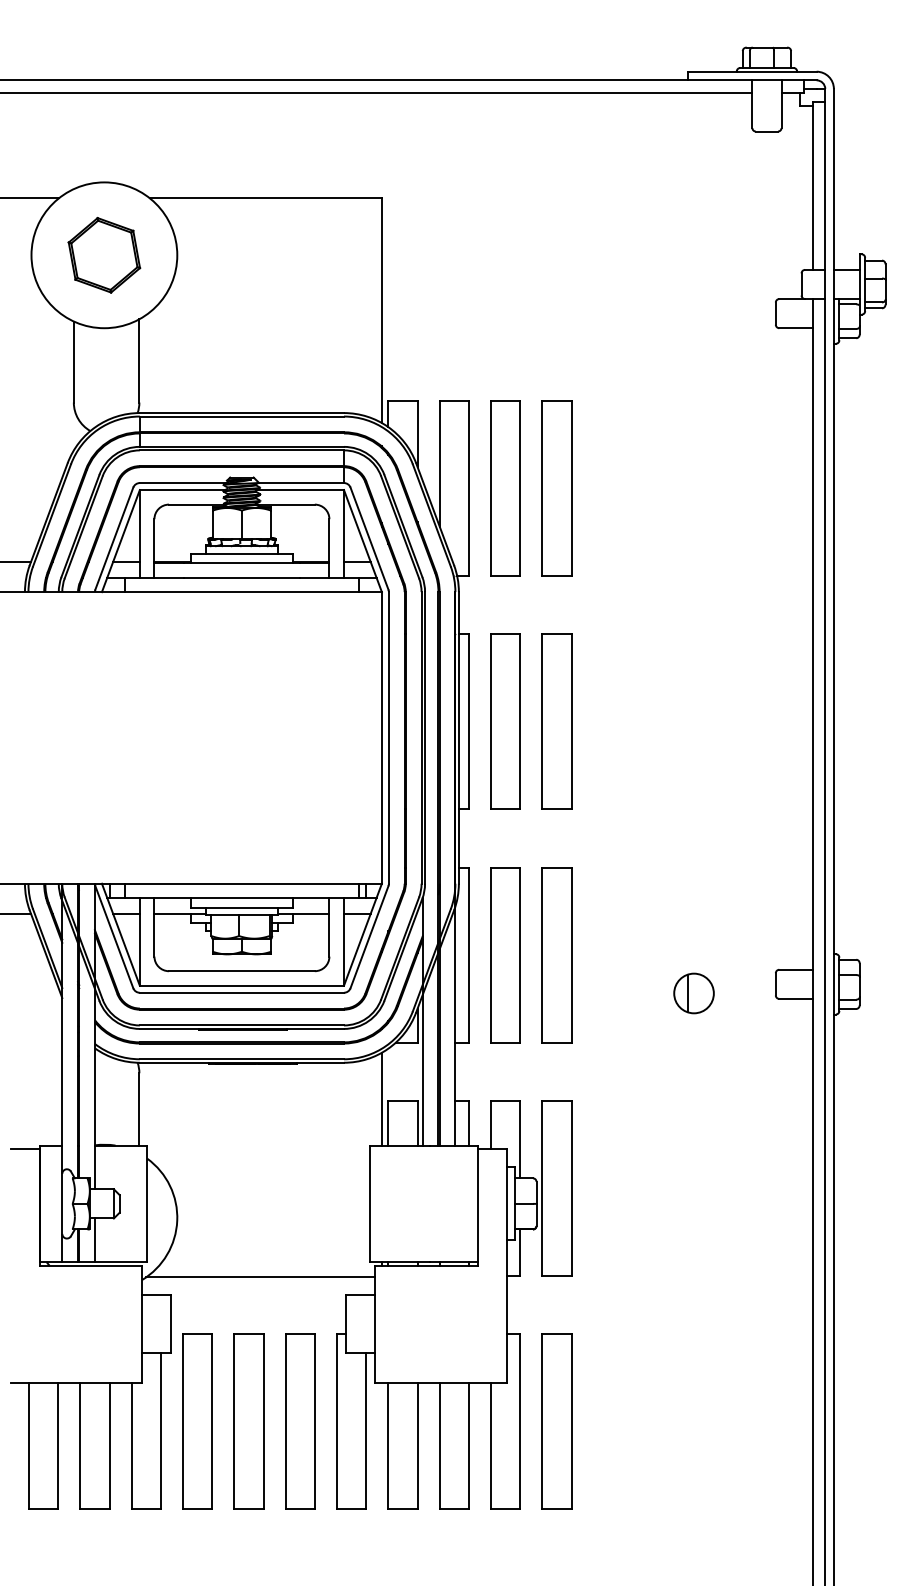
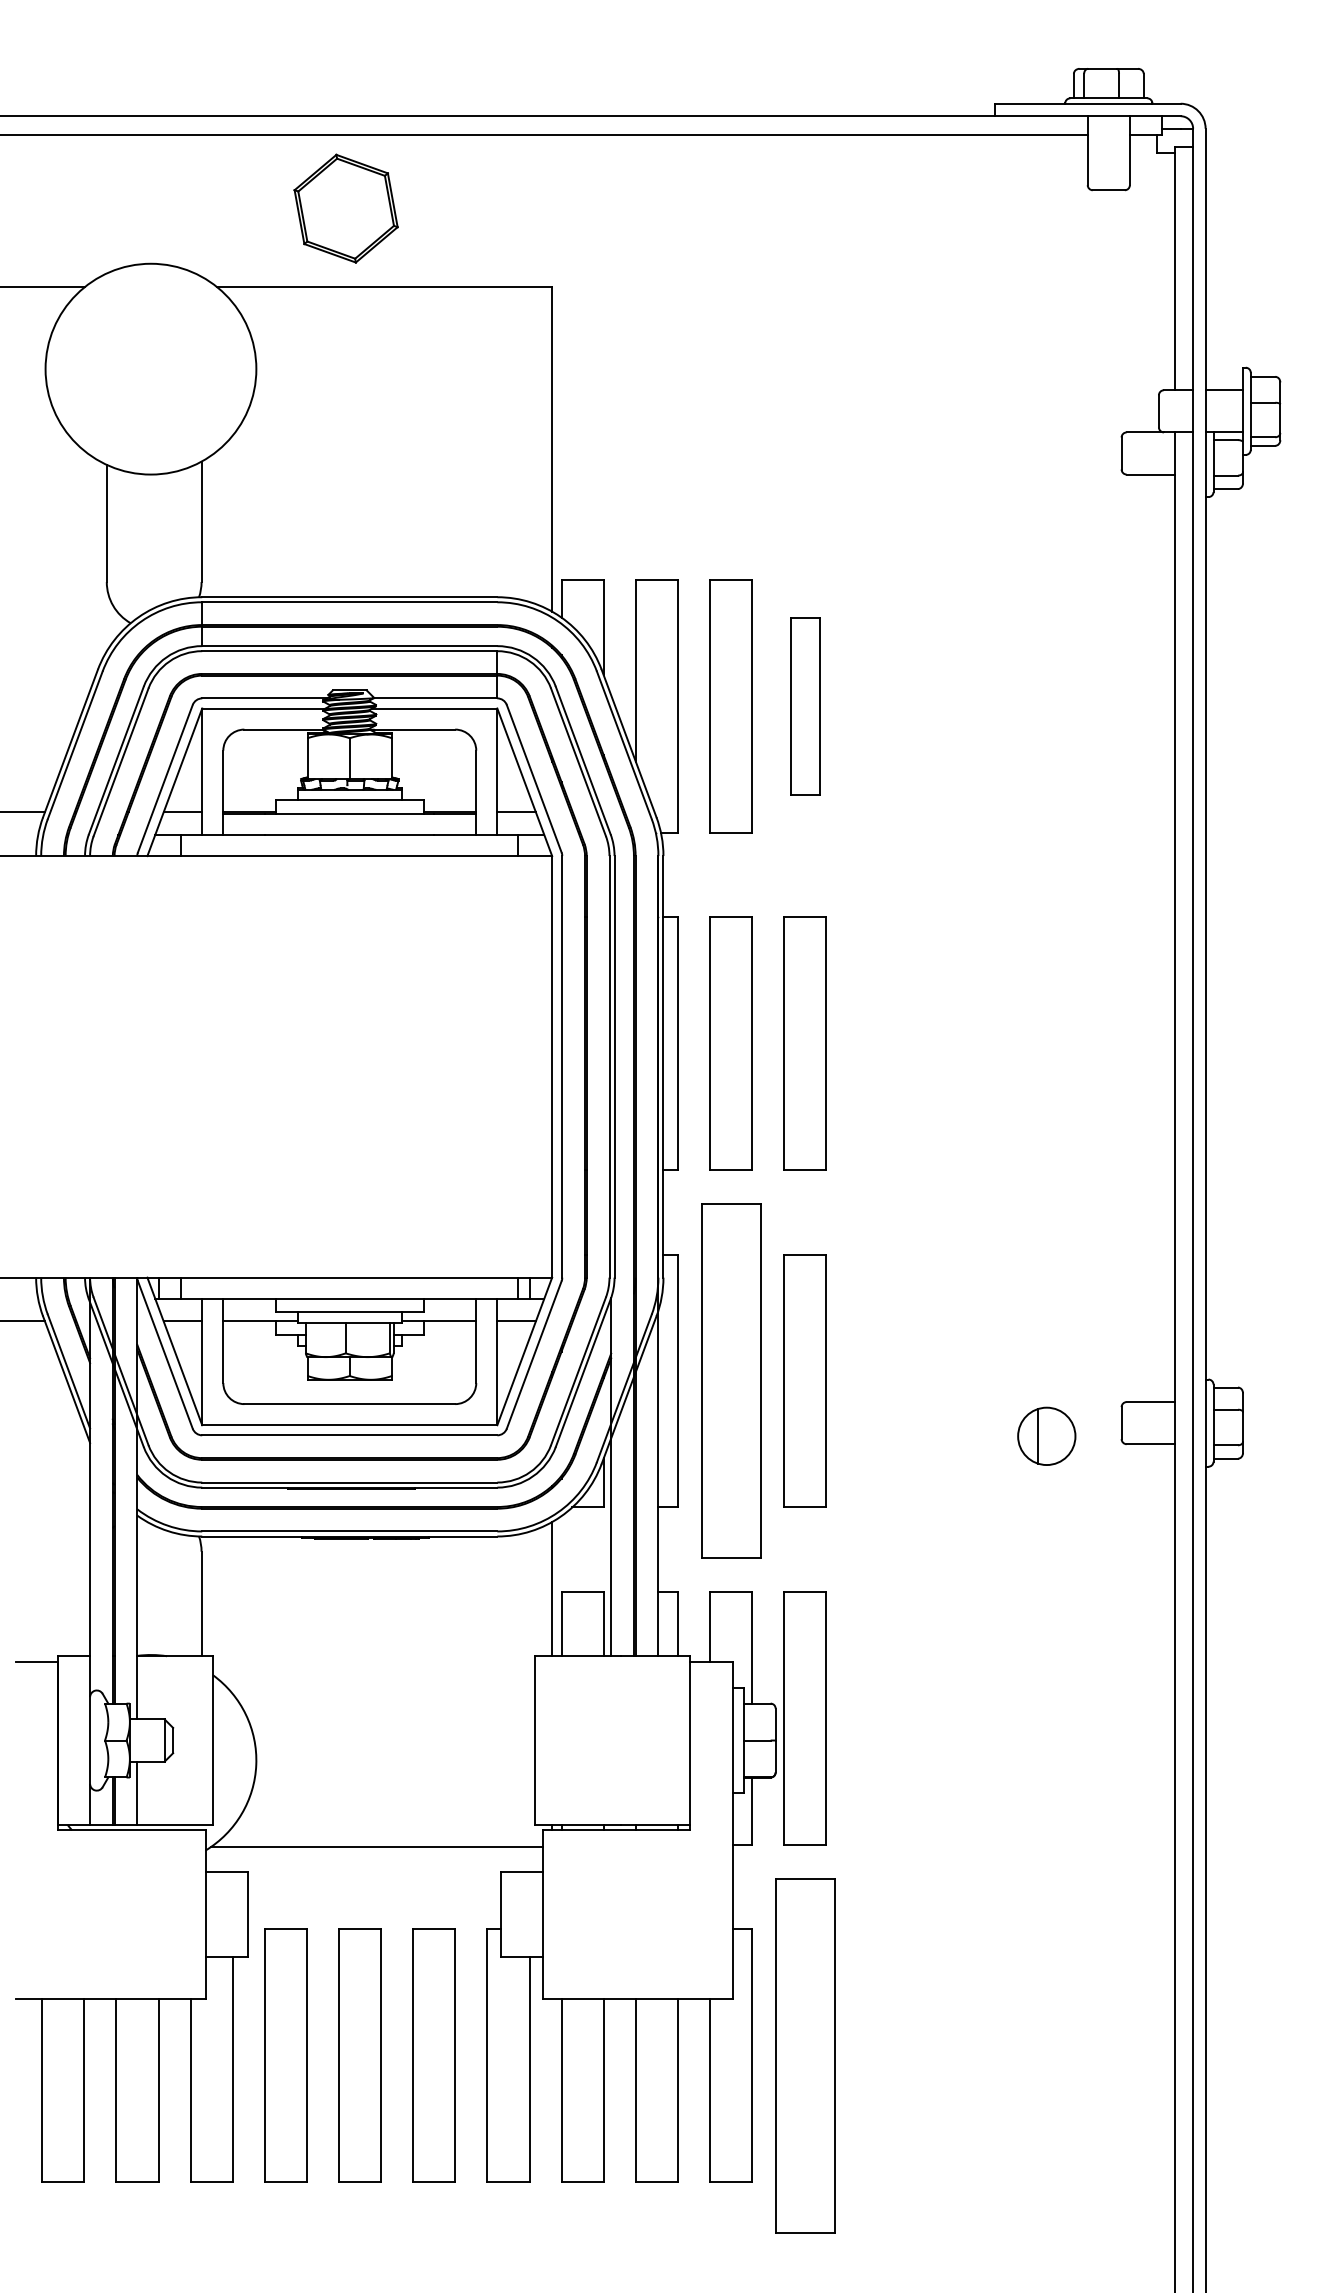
part: (104, 255) -> (346, 208), moved
part: (556, 488) -> (804, 706), size x0.7
part: (505, 955) -> (730, 1381), size x1.4
part: (693, 993) -> (1046, 1436), moved
part: (556, 1421) -> (804, 2055), size x1.4

